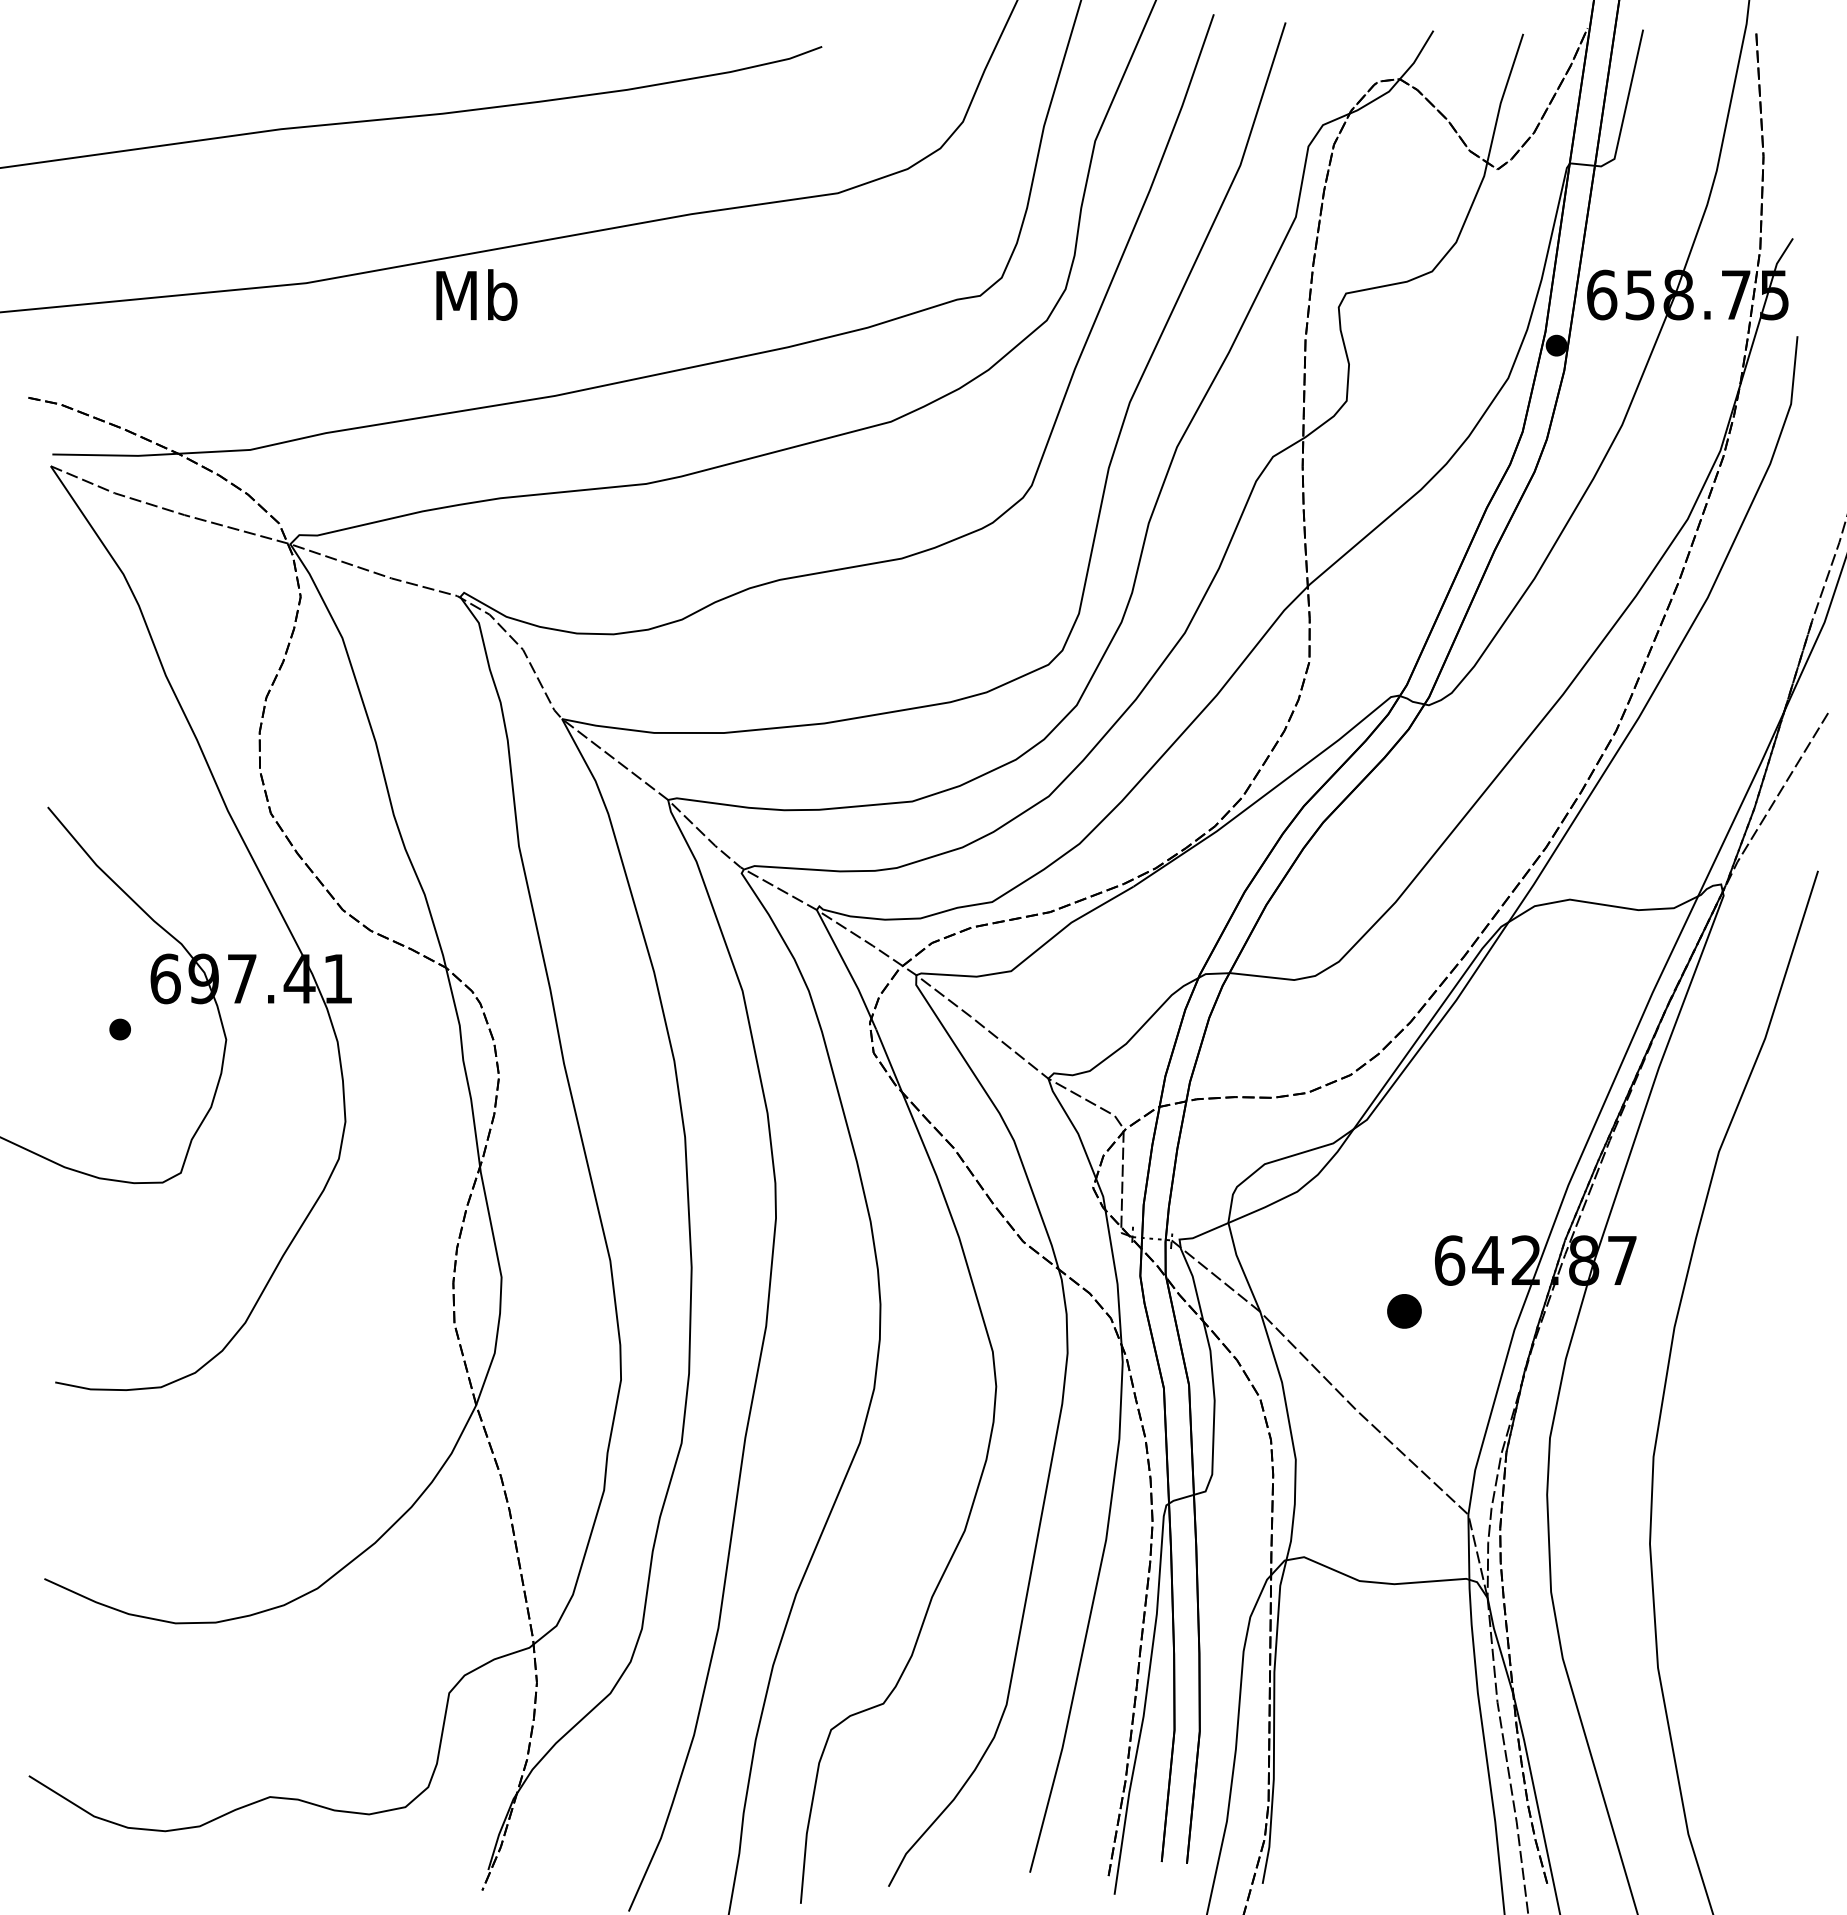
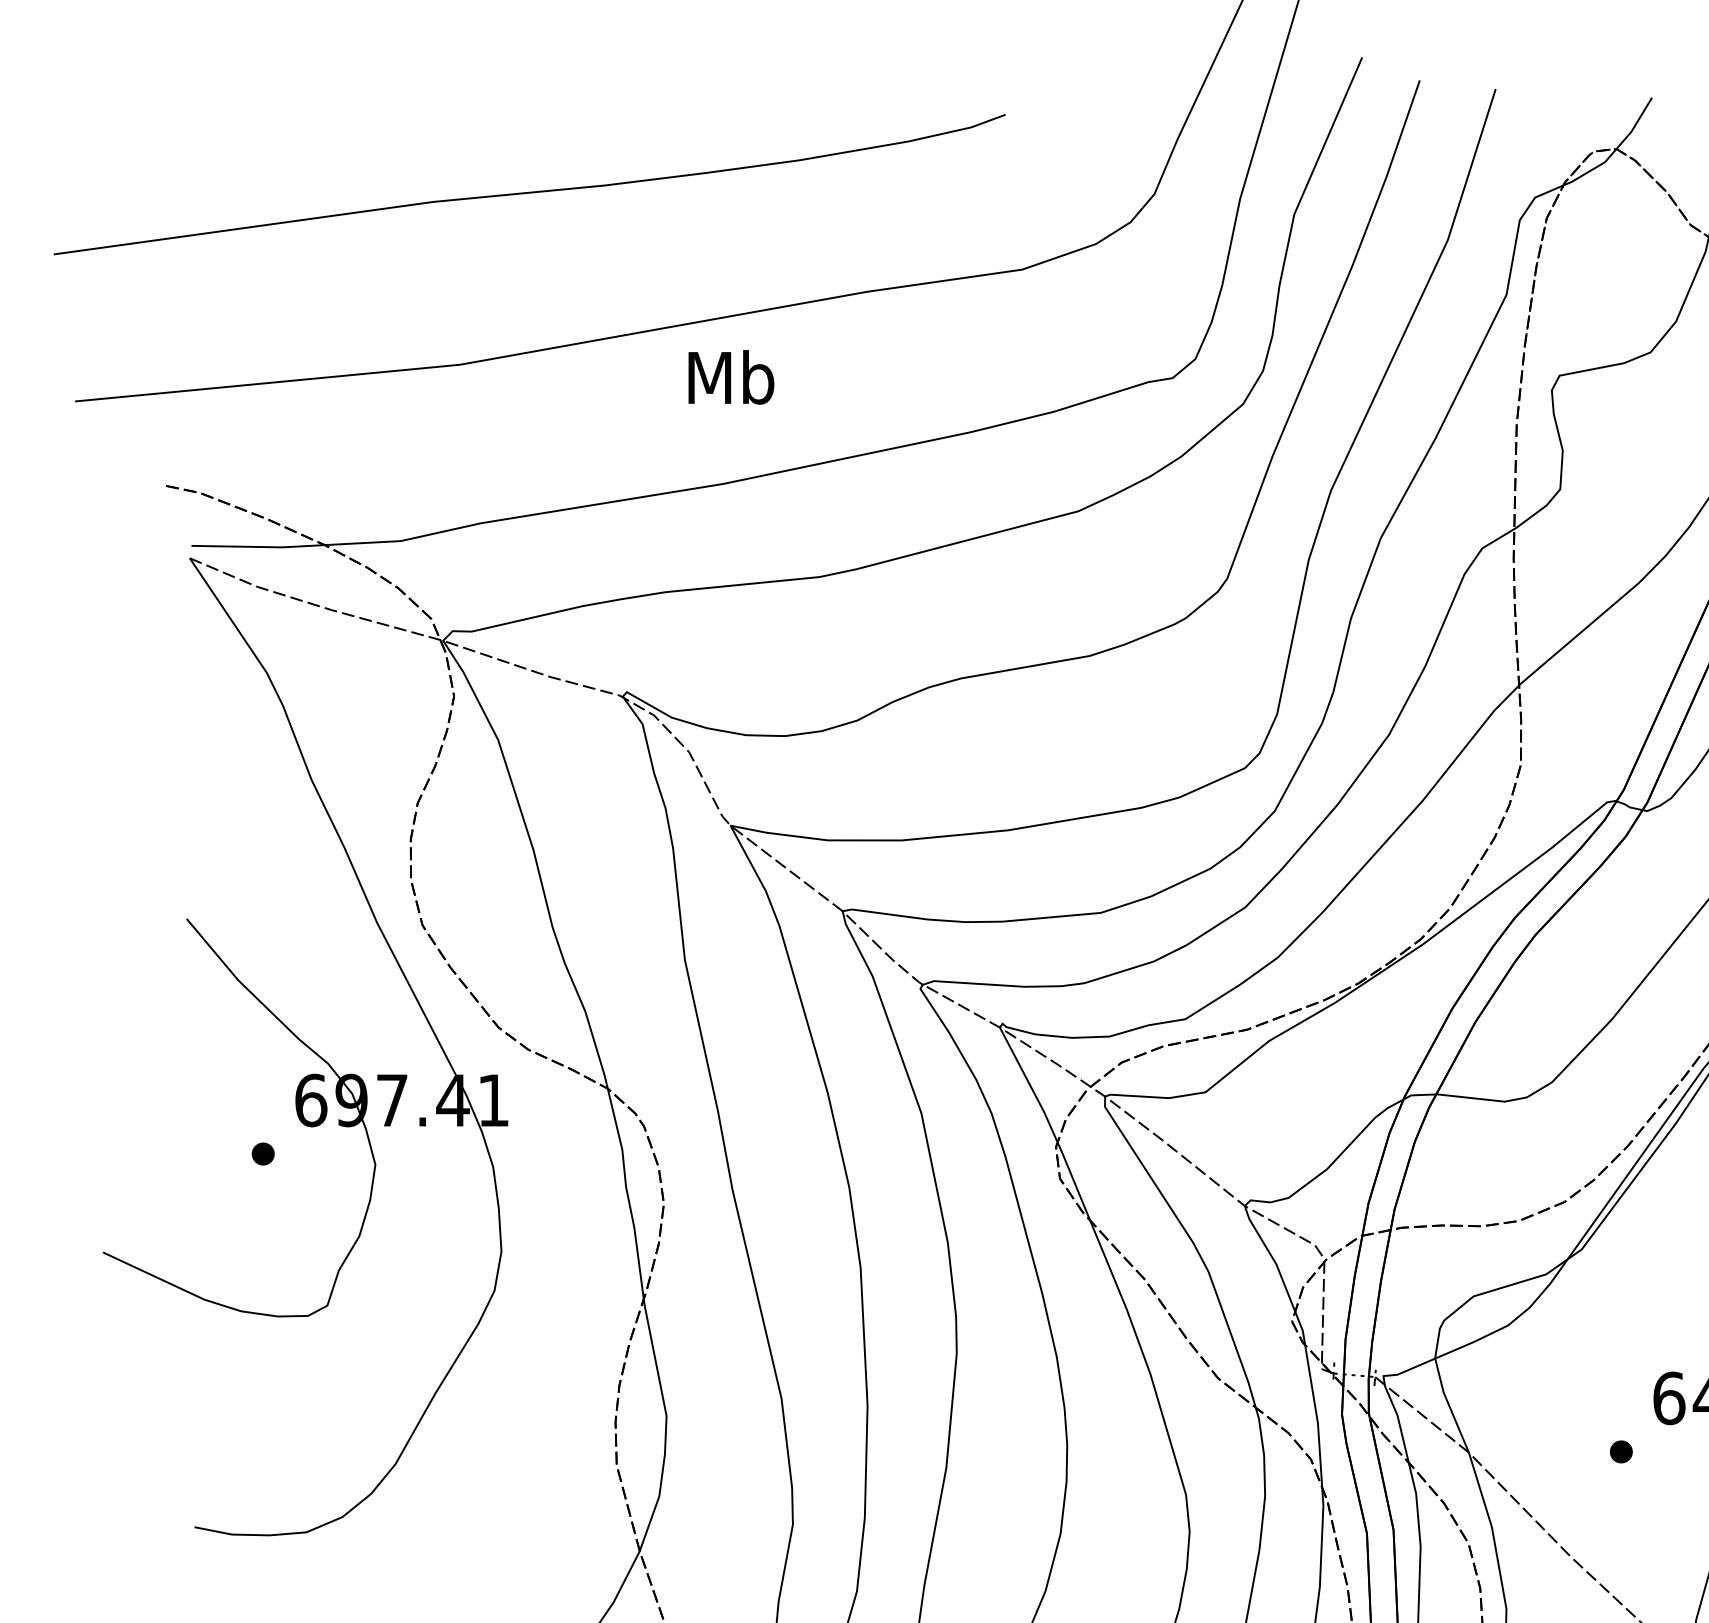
text: (476, 294) -> (730, 376), moved
part: (1404, 1310) -> (1621, 1451), size x0.62

